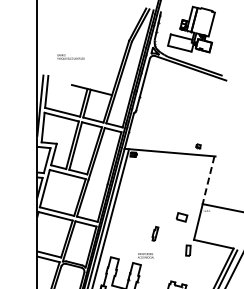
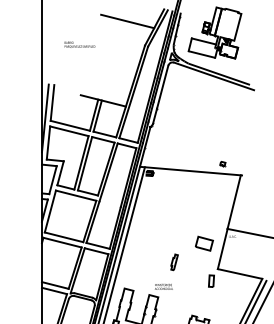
line: (113, 19) -> (127, 21), added
text: (70, 56) -> (79, 44), moved
line: (208, 180) -> (234, 202), dashed -> solid
part: (181, 217) -> (203, 243), size x1.43

